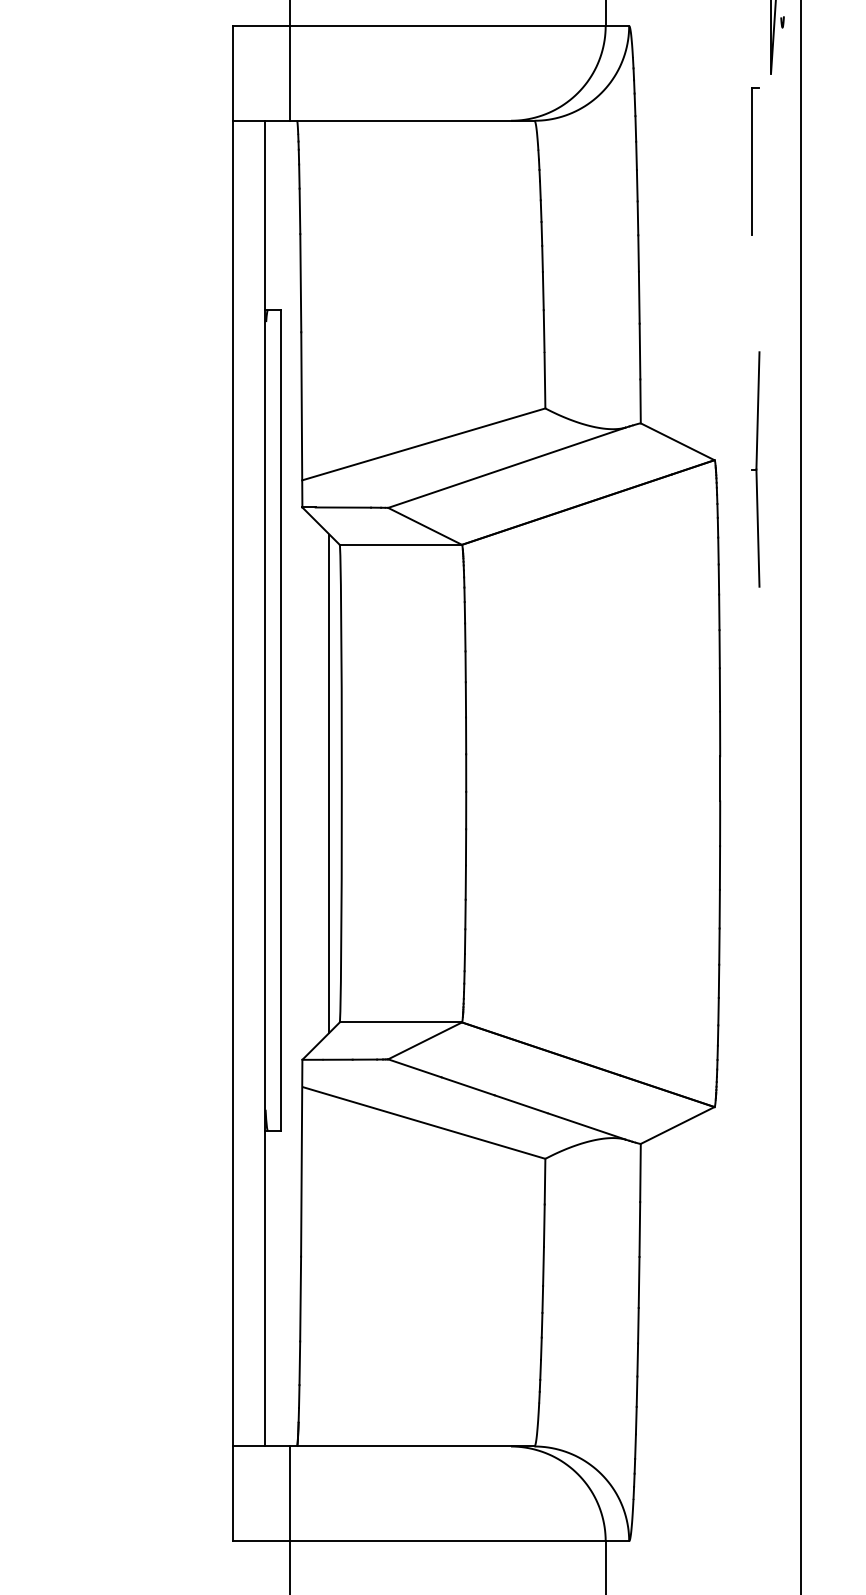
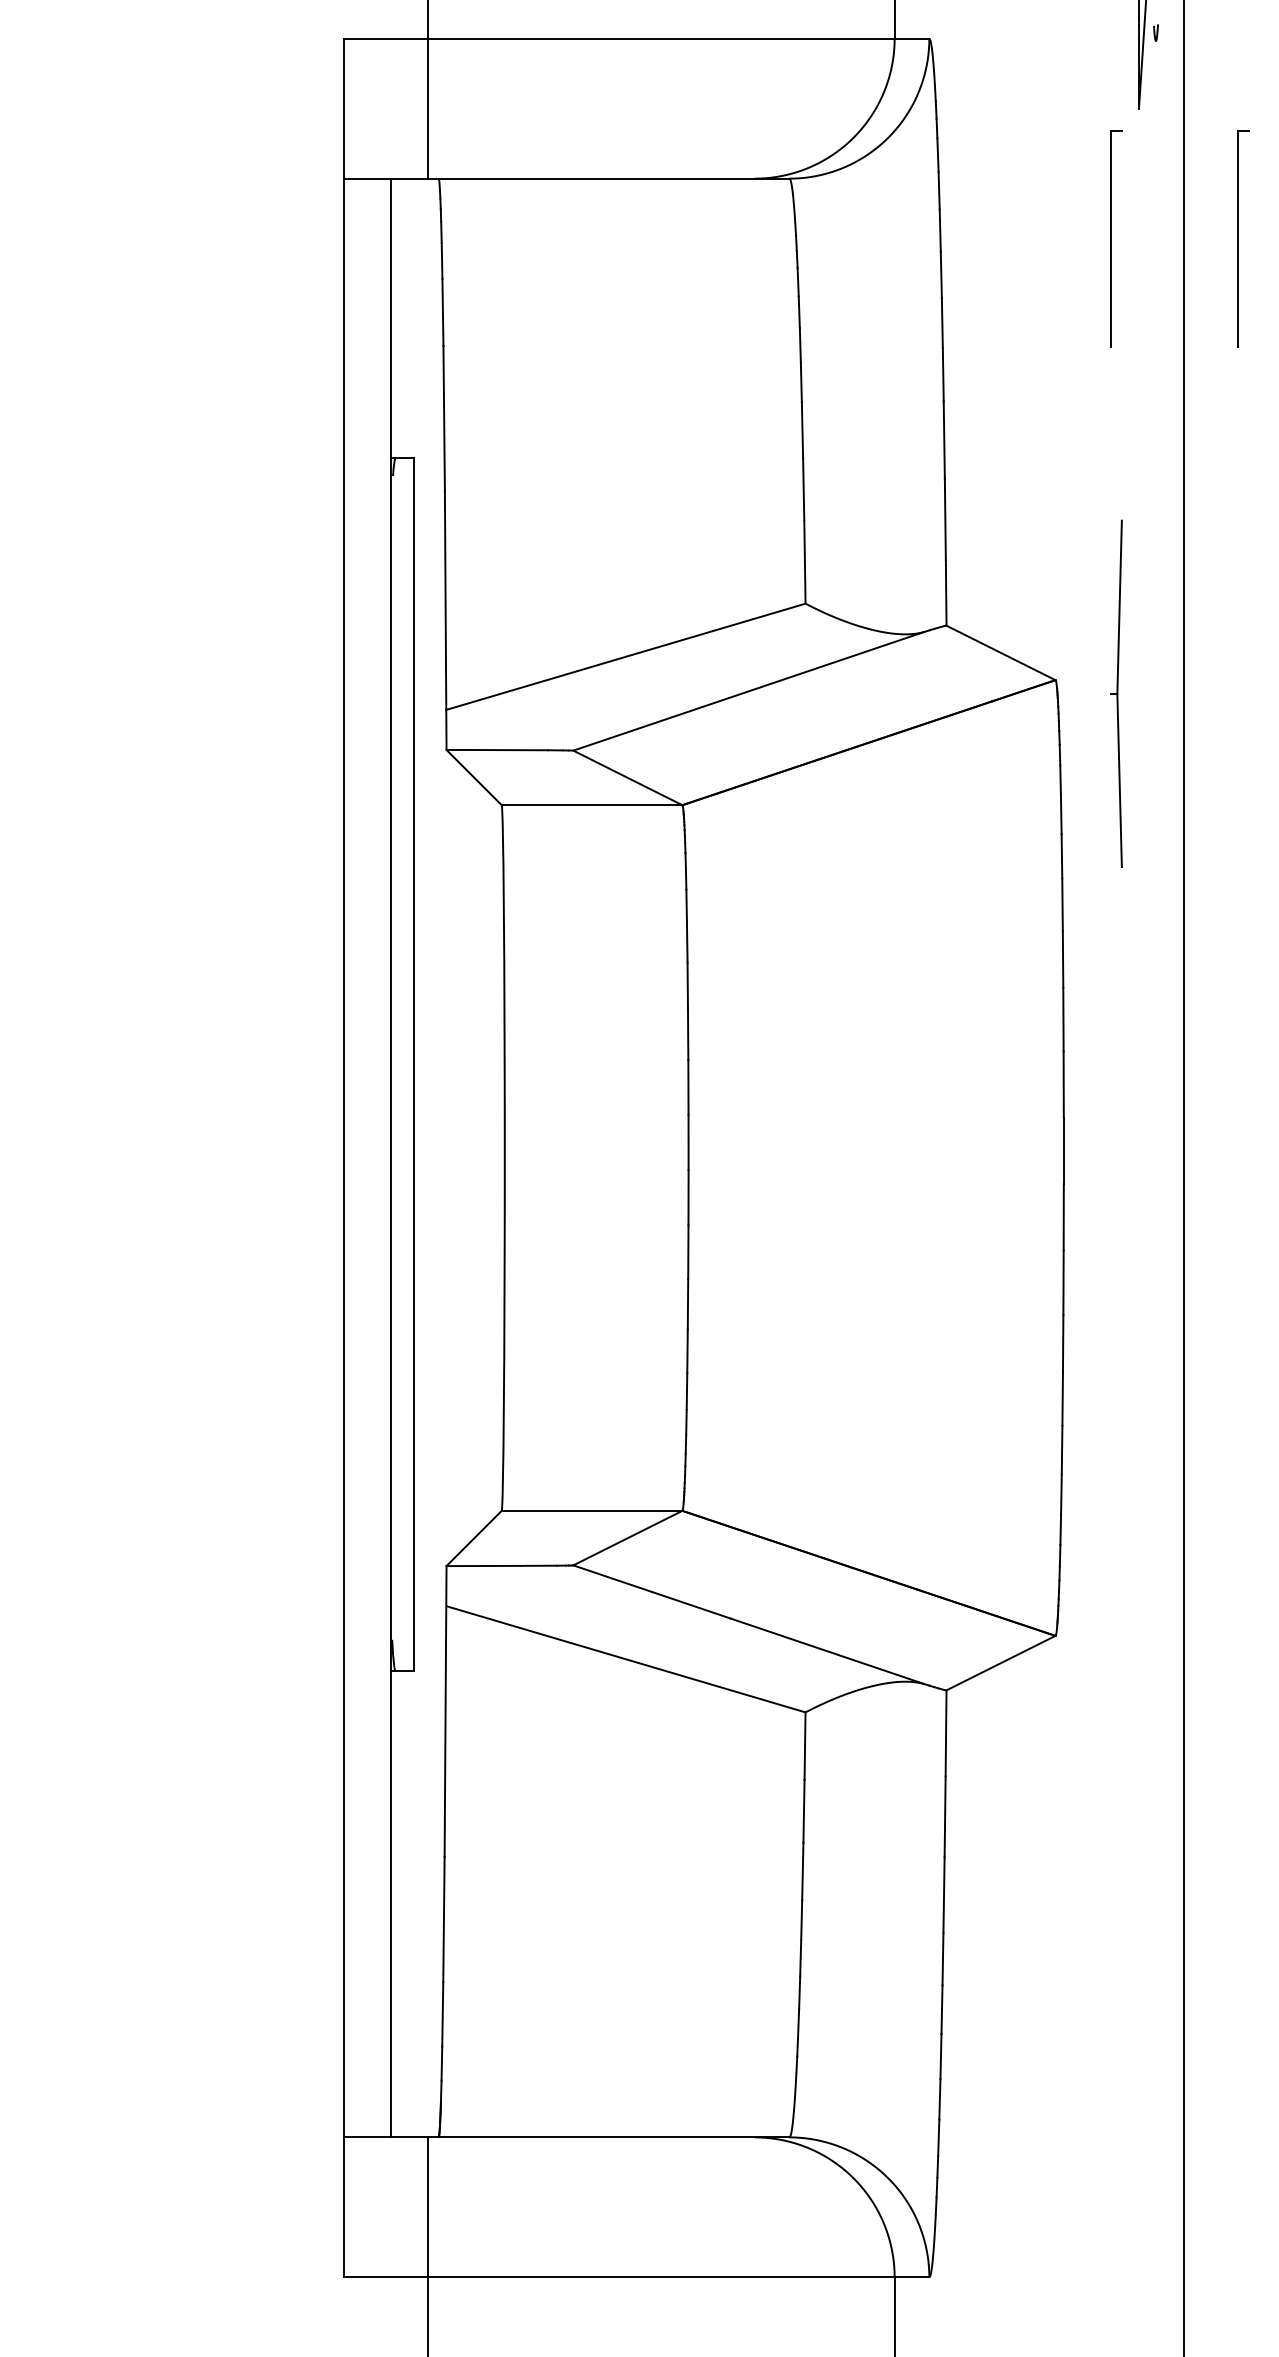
part: (841, 161) -> (1243, 238), added
line: (329, 783) -> (486, 1157), removed

